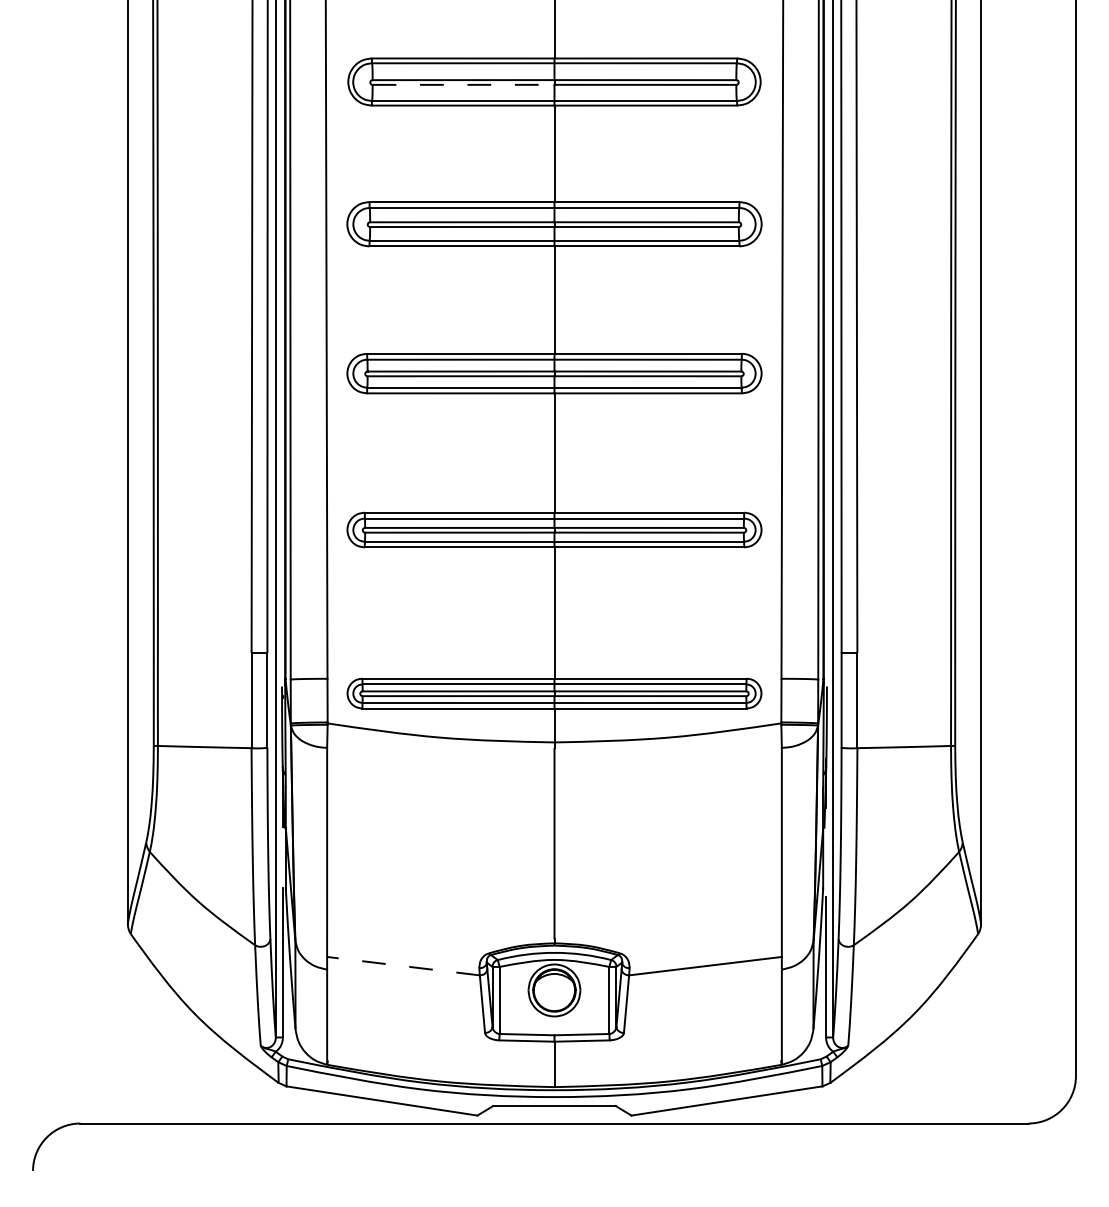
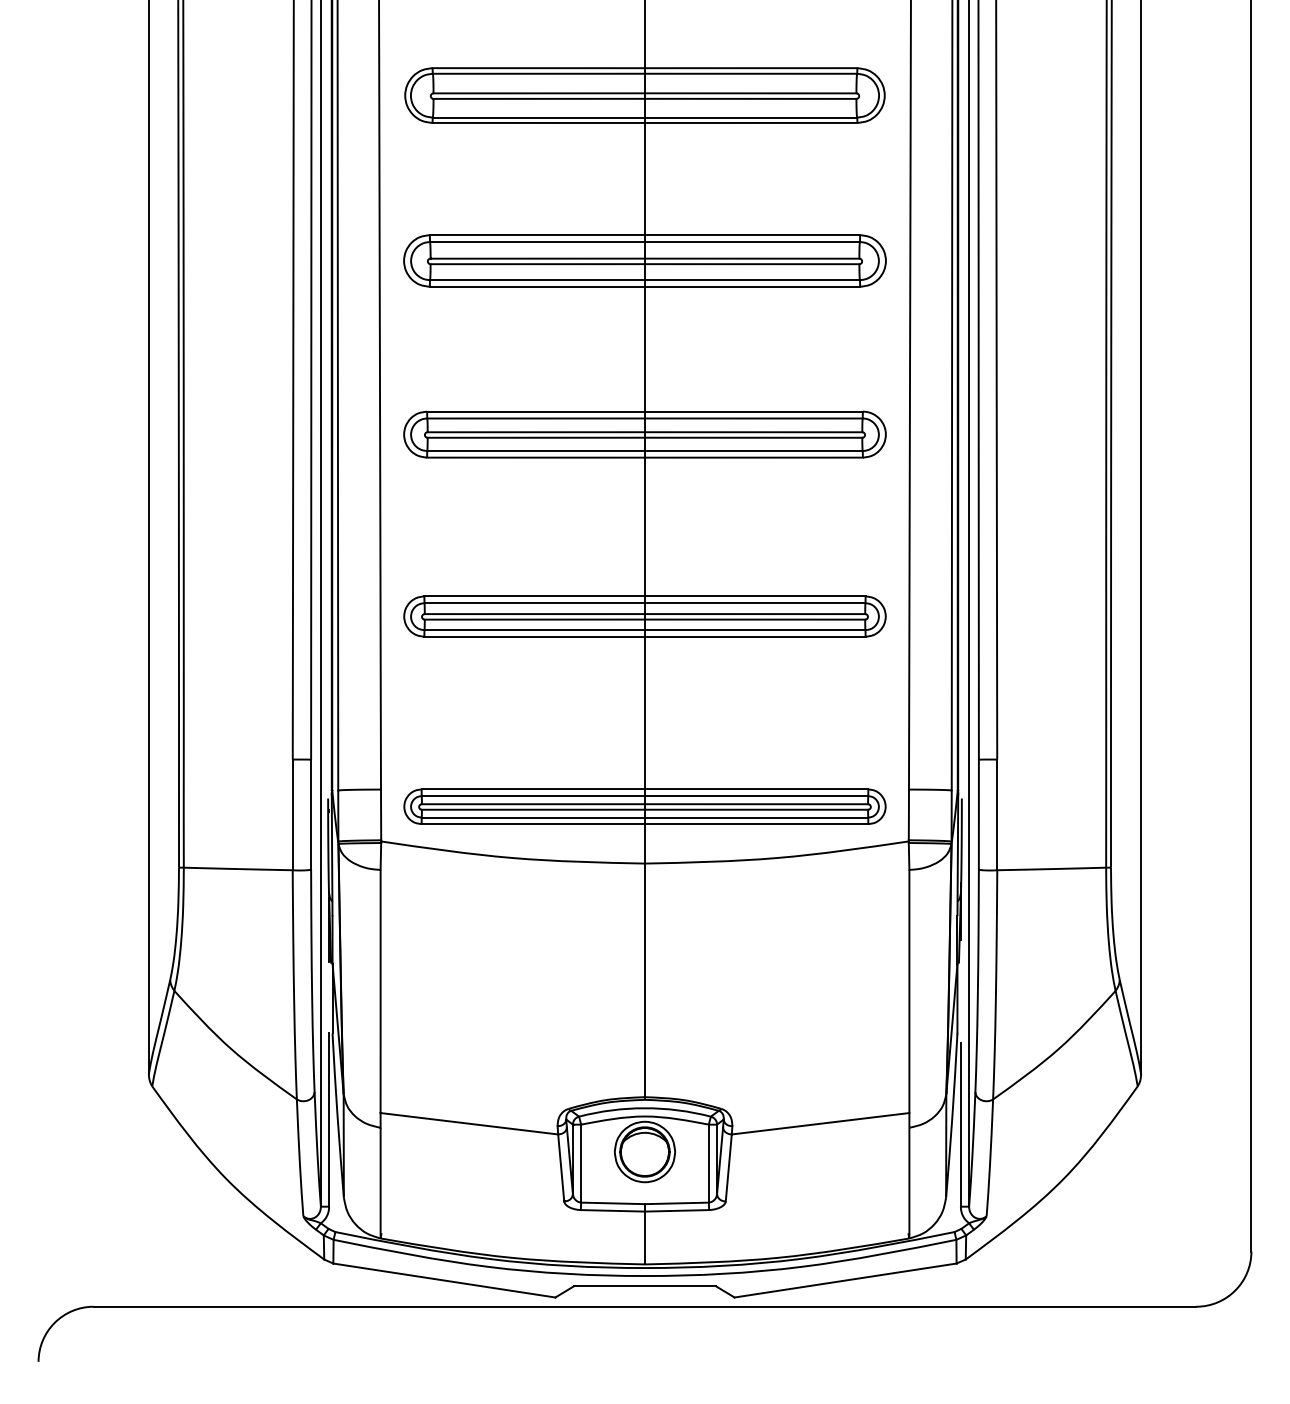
line: (463, 84) -> (539, 98), dashed -> solid
line: (402, 965) -> (468, 1123), dashed -> solid

